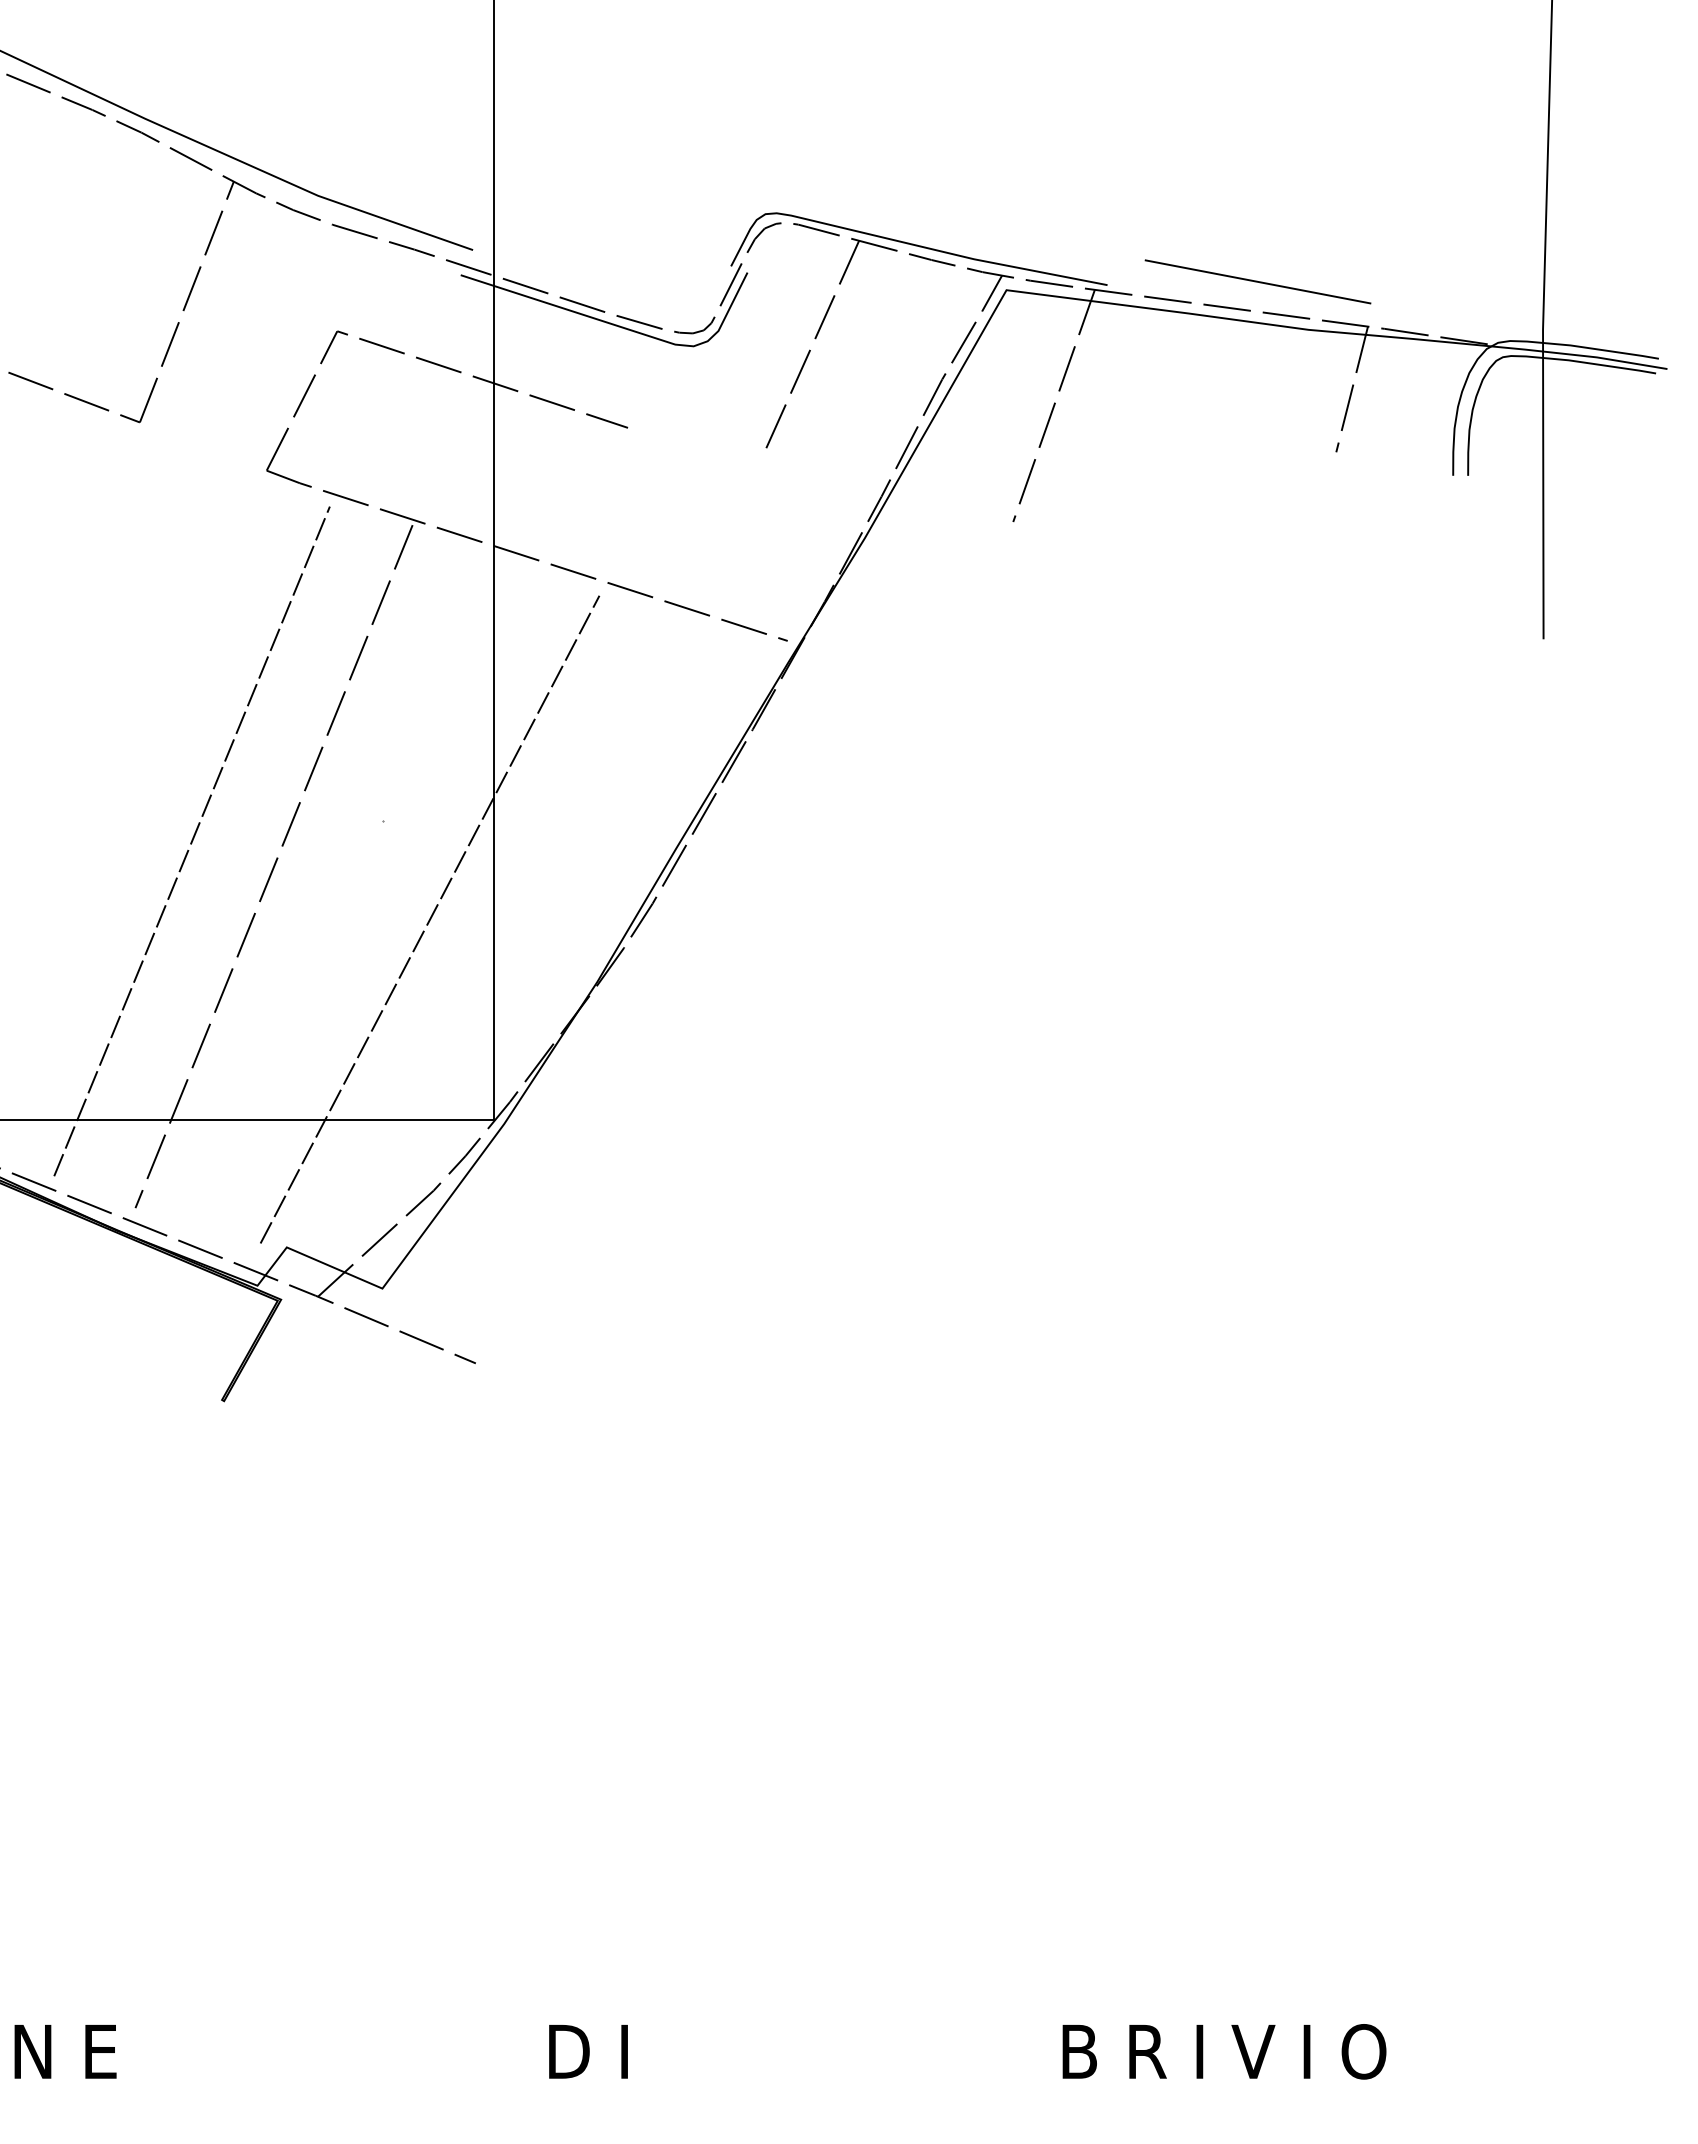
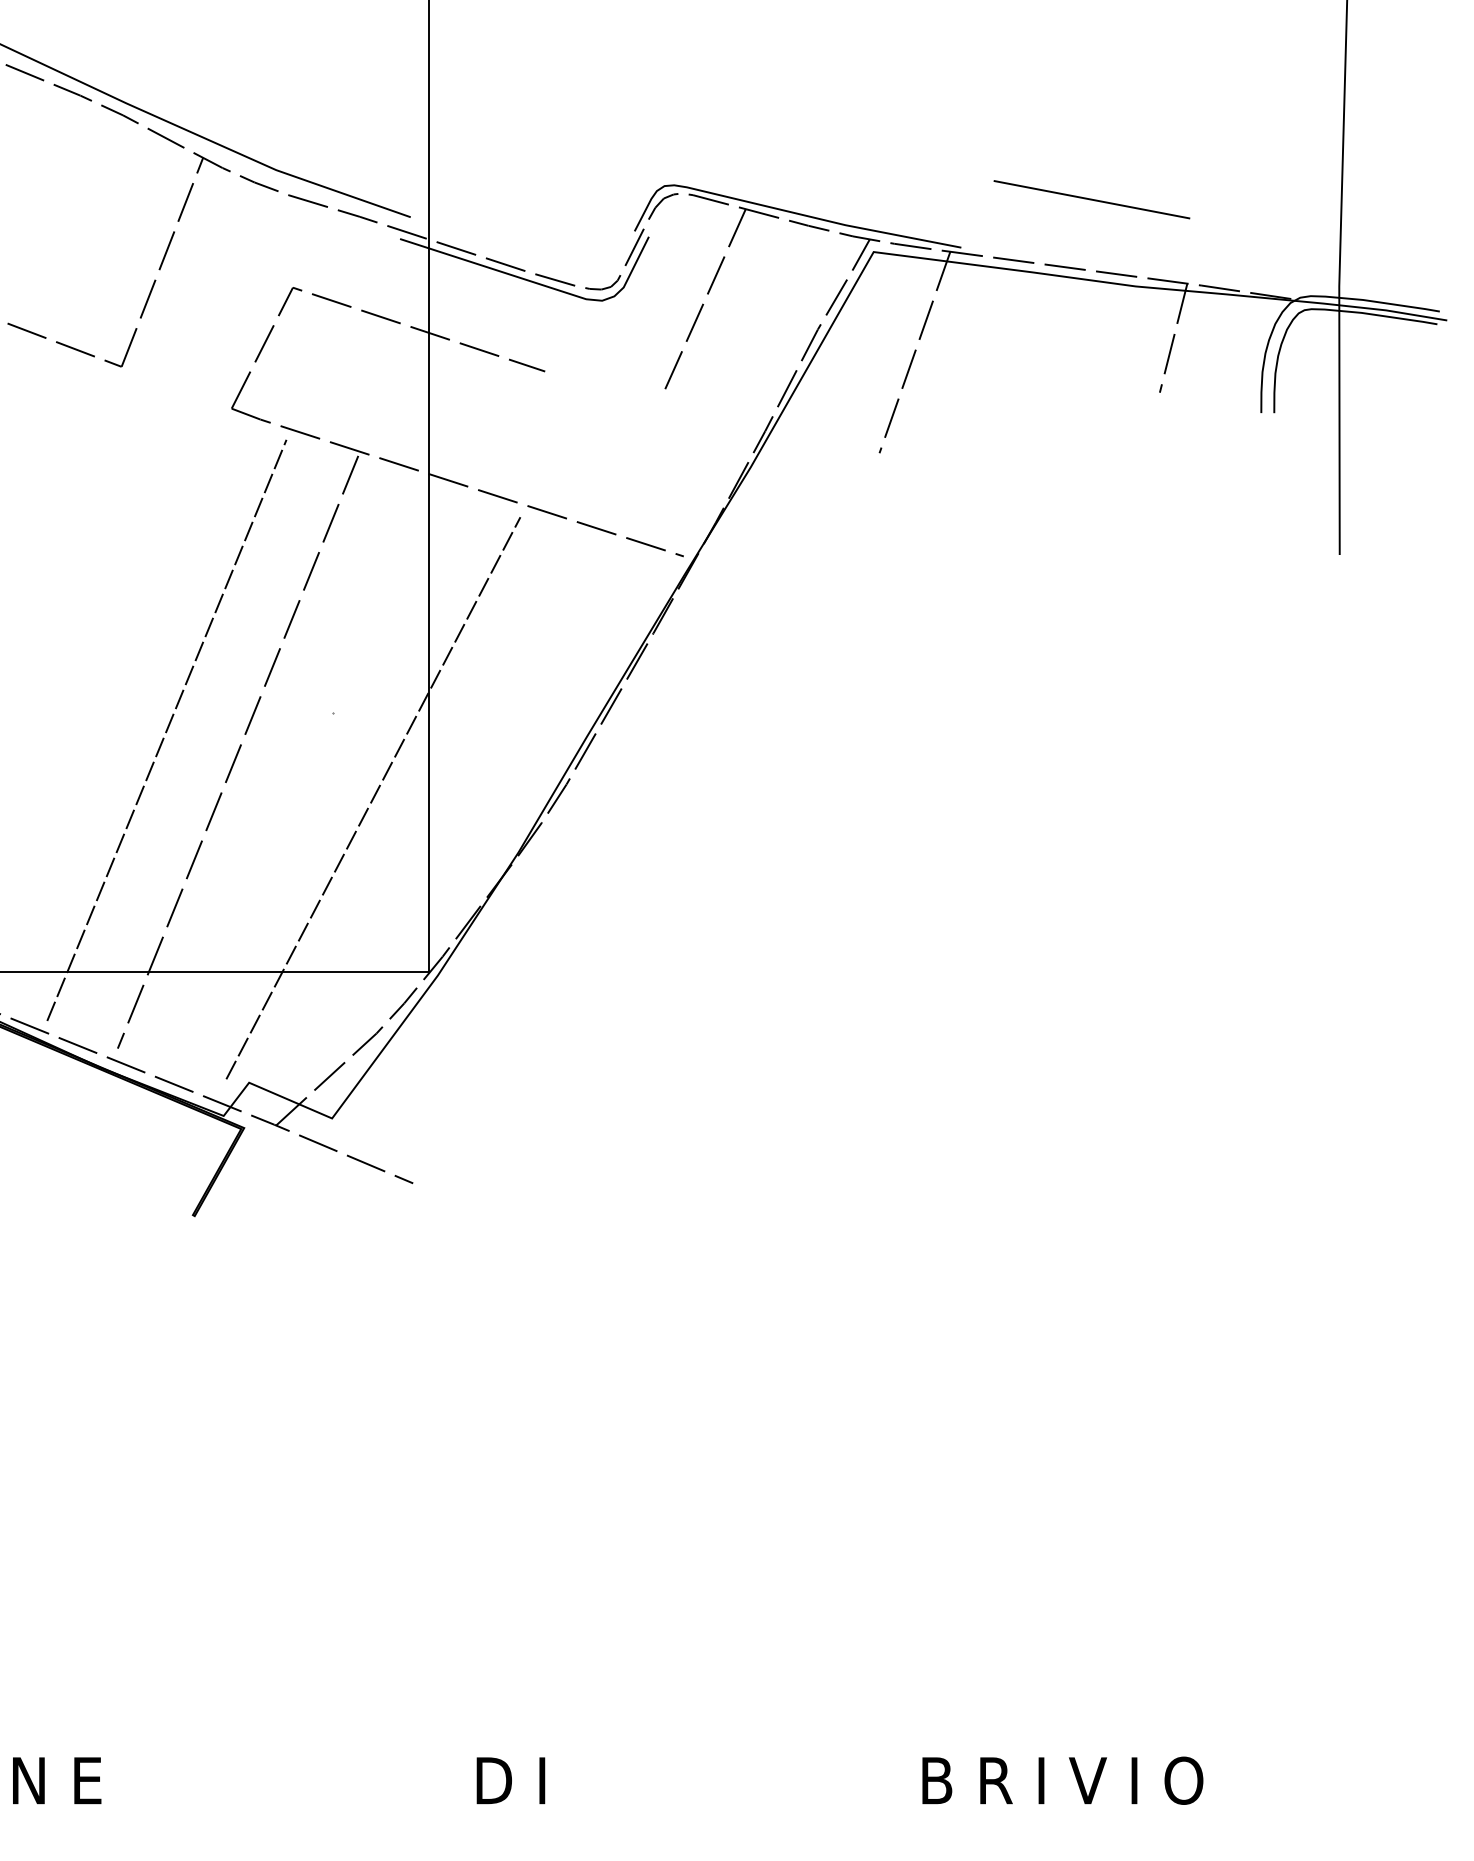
line: (1257, 281) -> (1091, 199), moved

